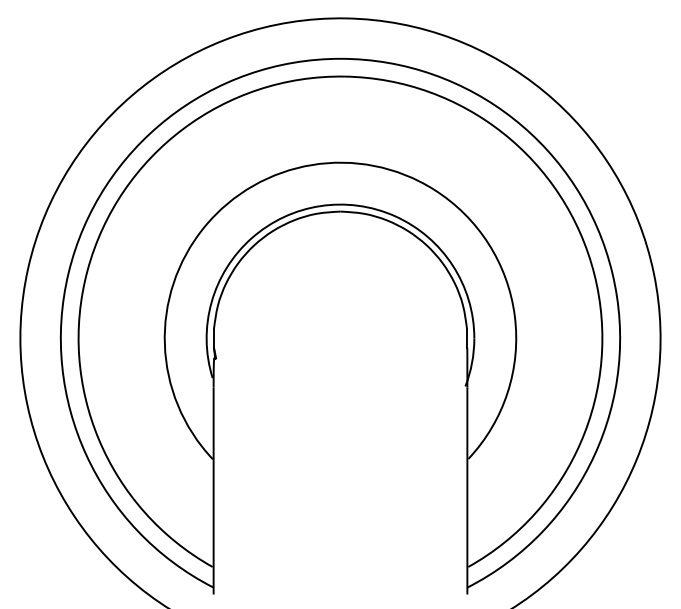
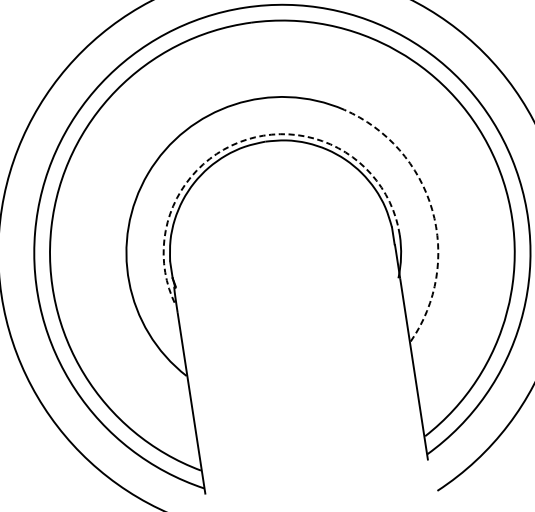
arc: (320, 206) -> (247, 139), solid -> dashed
arc: (514, 316) -> (432, 210), solid -> dashed

